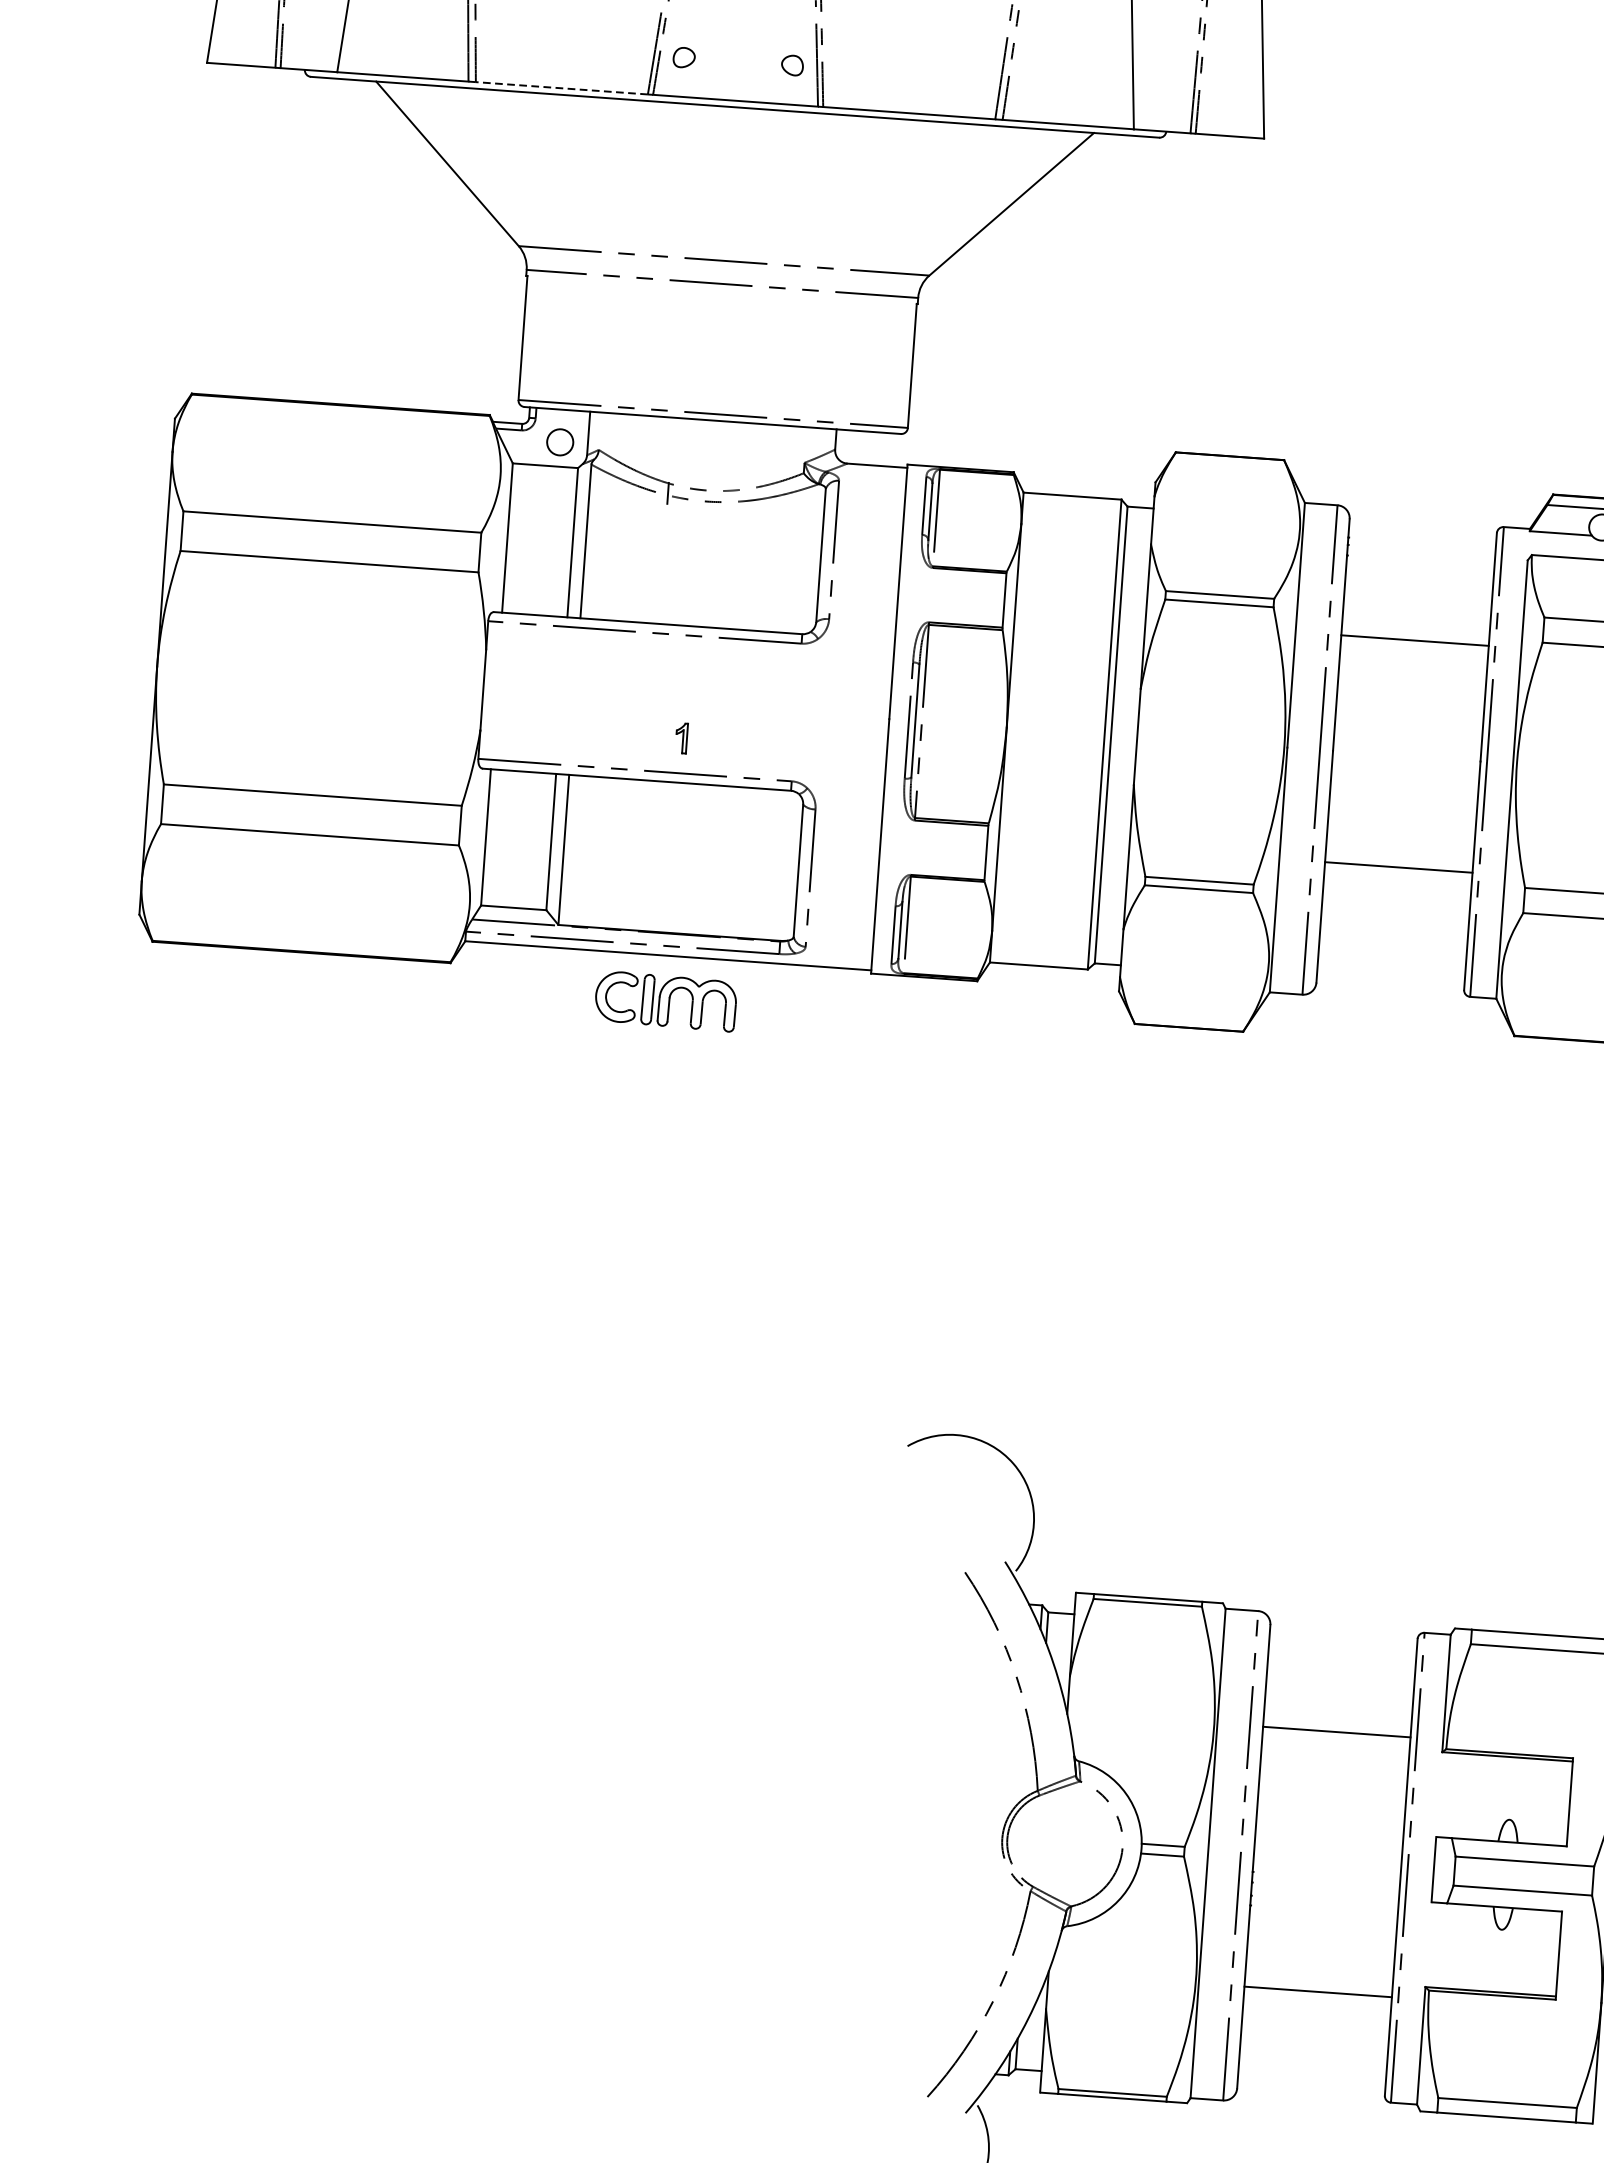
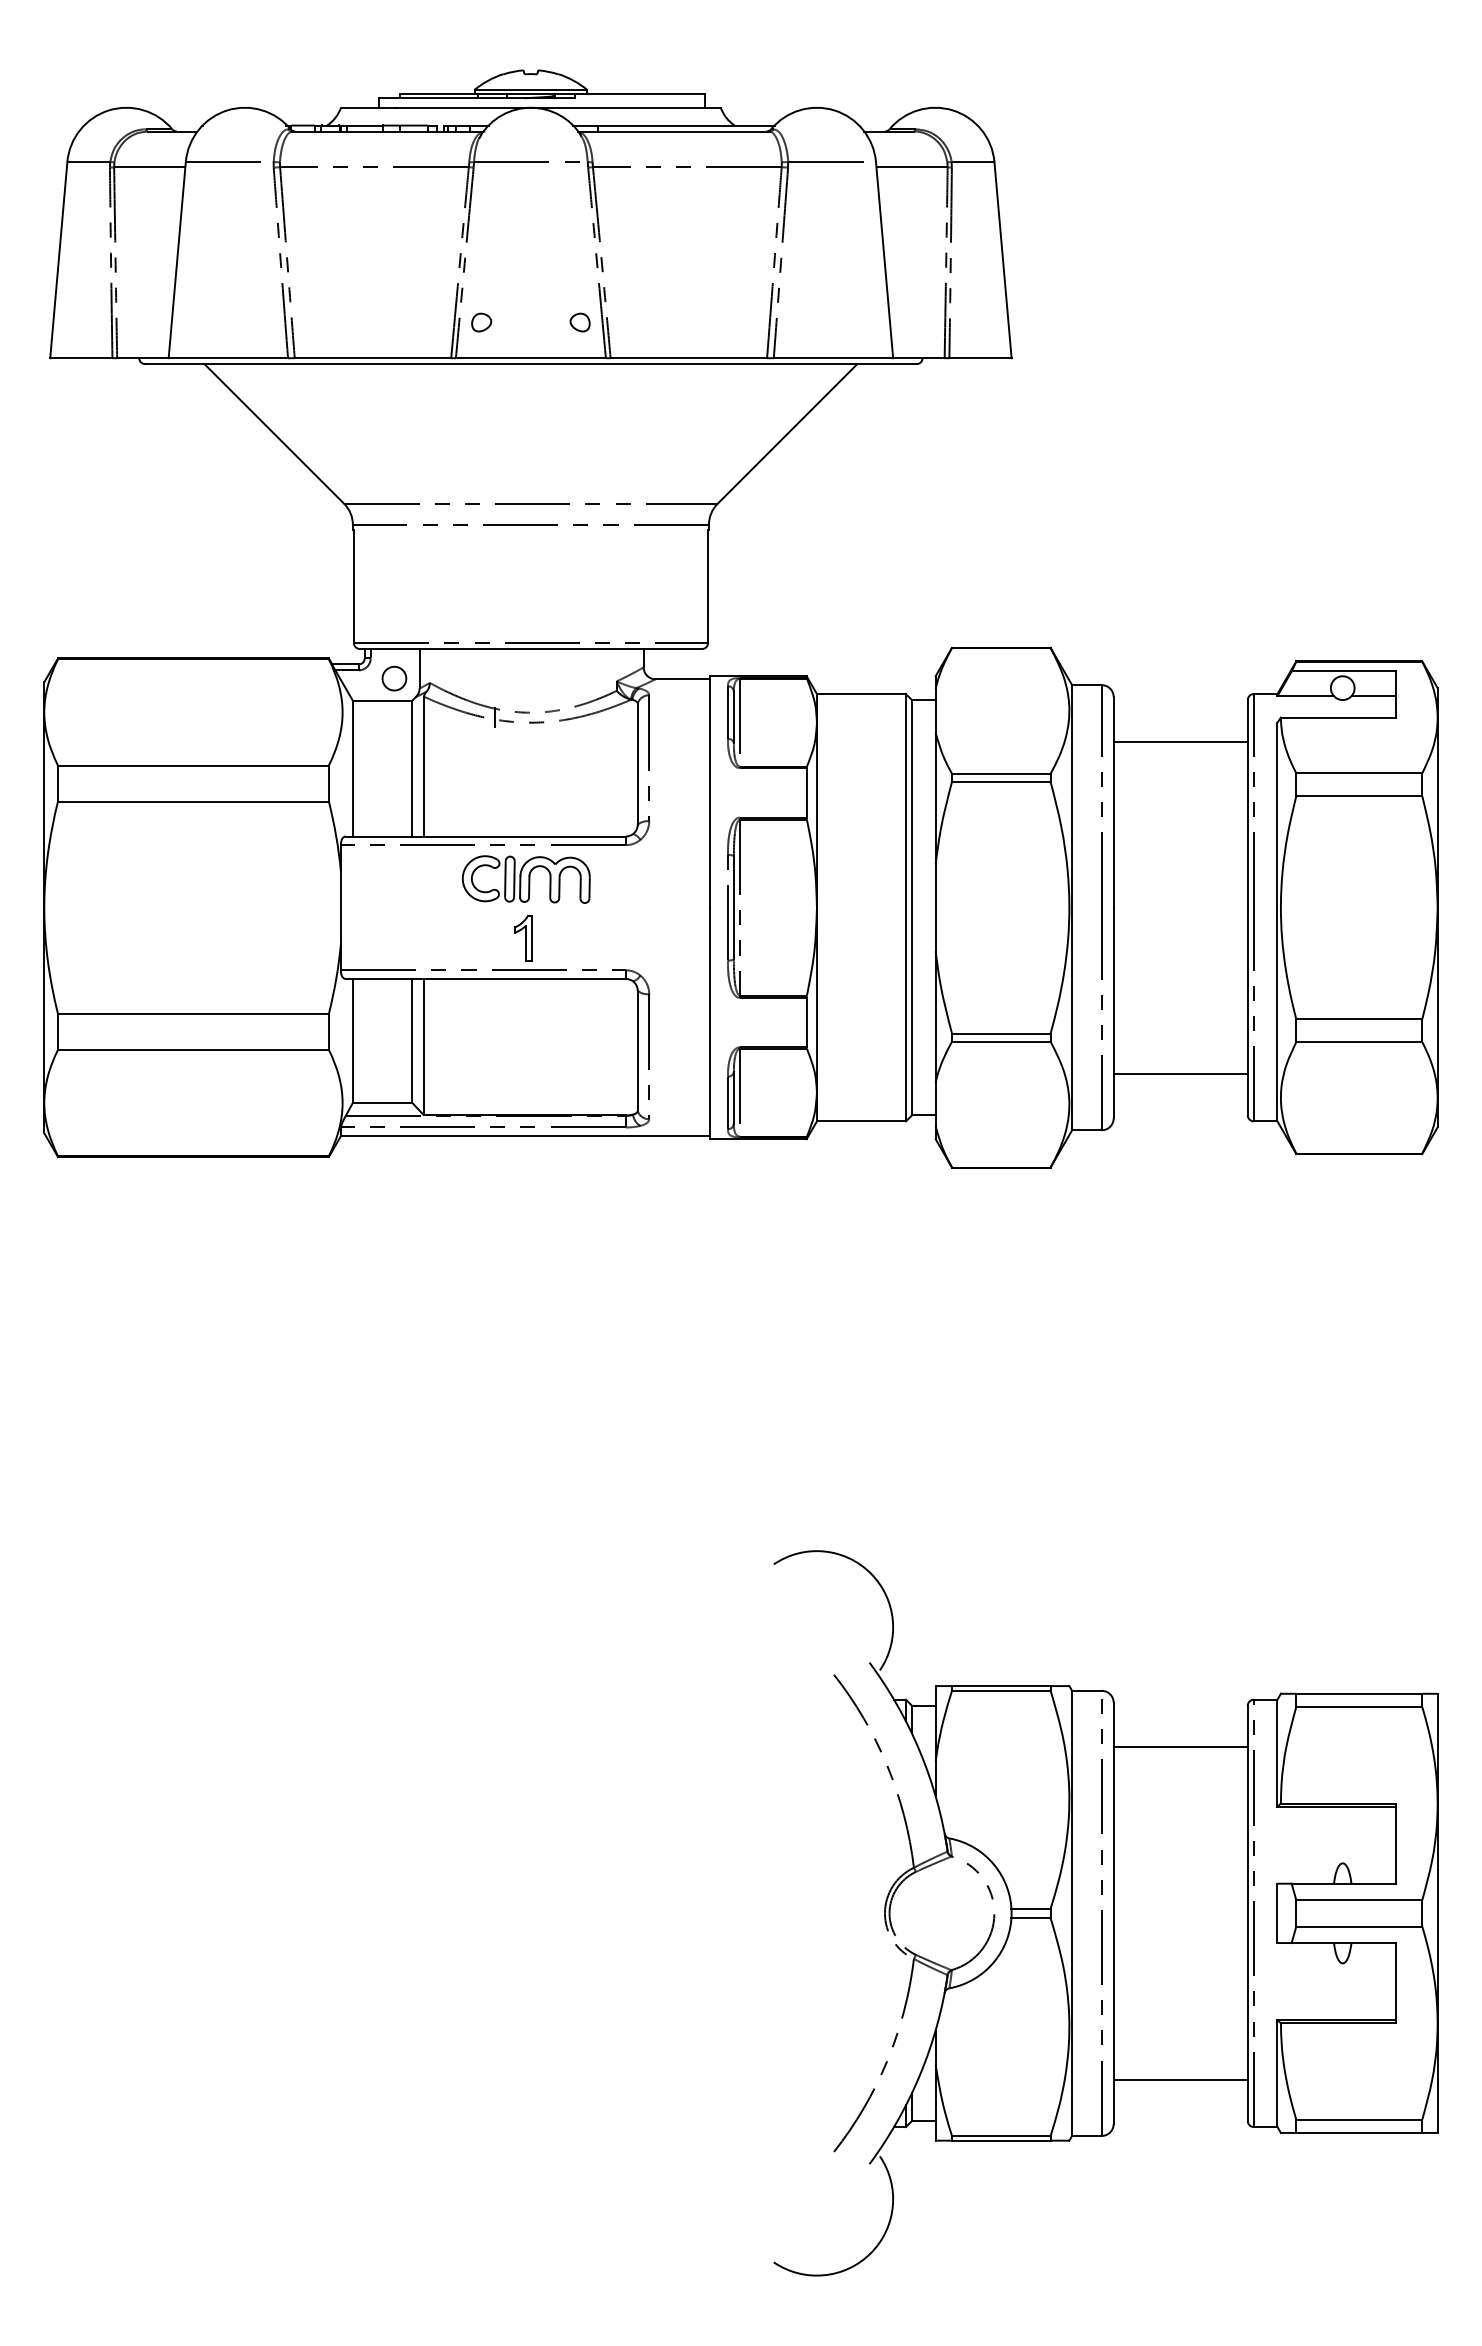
line: (561, 88) -> (372, 358), dashed -> solid
line: (1414, 640) -> (1180, 741), moved
part: (681, 738) -> (523, 938), size x1.67
line: (1398, 867) -> (1180, 1073), moved
part: (665, 1001) -> (525, 879), moved
line: (1336, 1732) -> (1180, 1747), moved
line: (1317, 1991) -> (1180, 2079), moved

